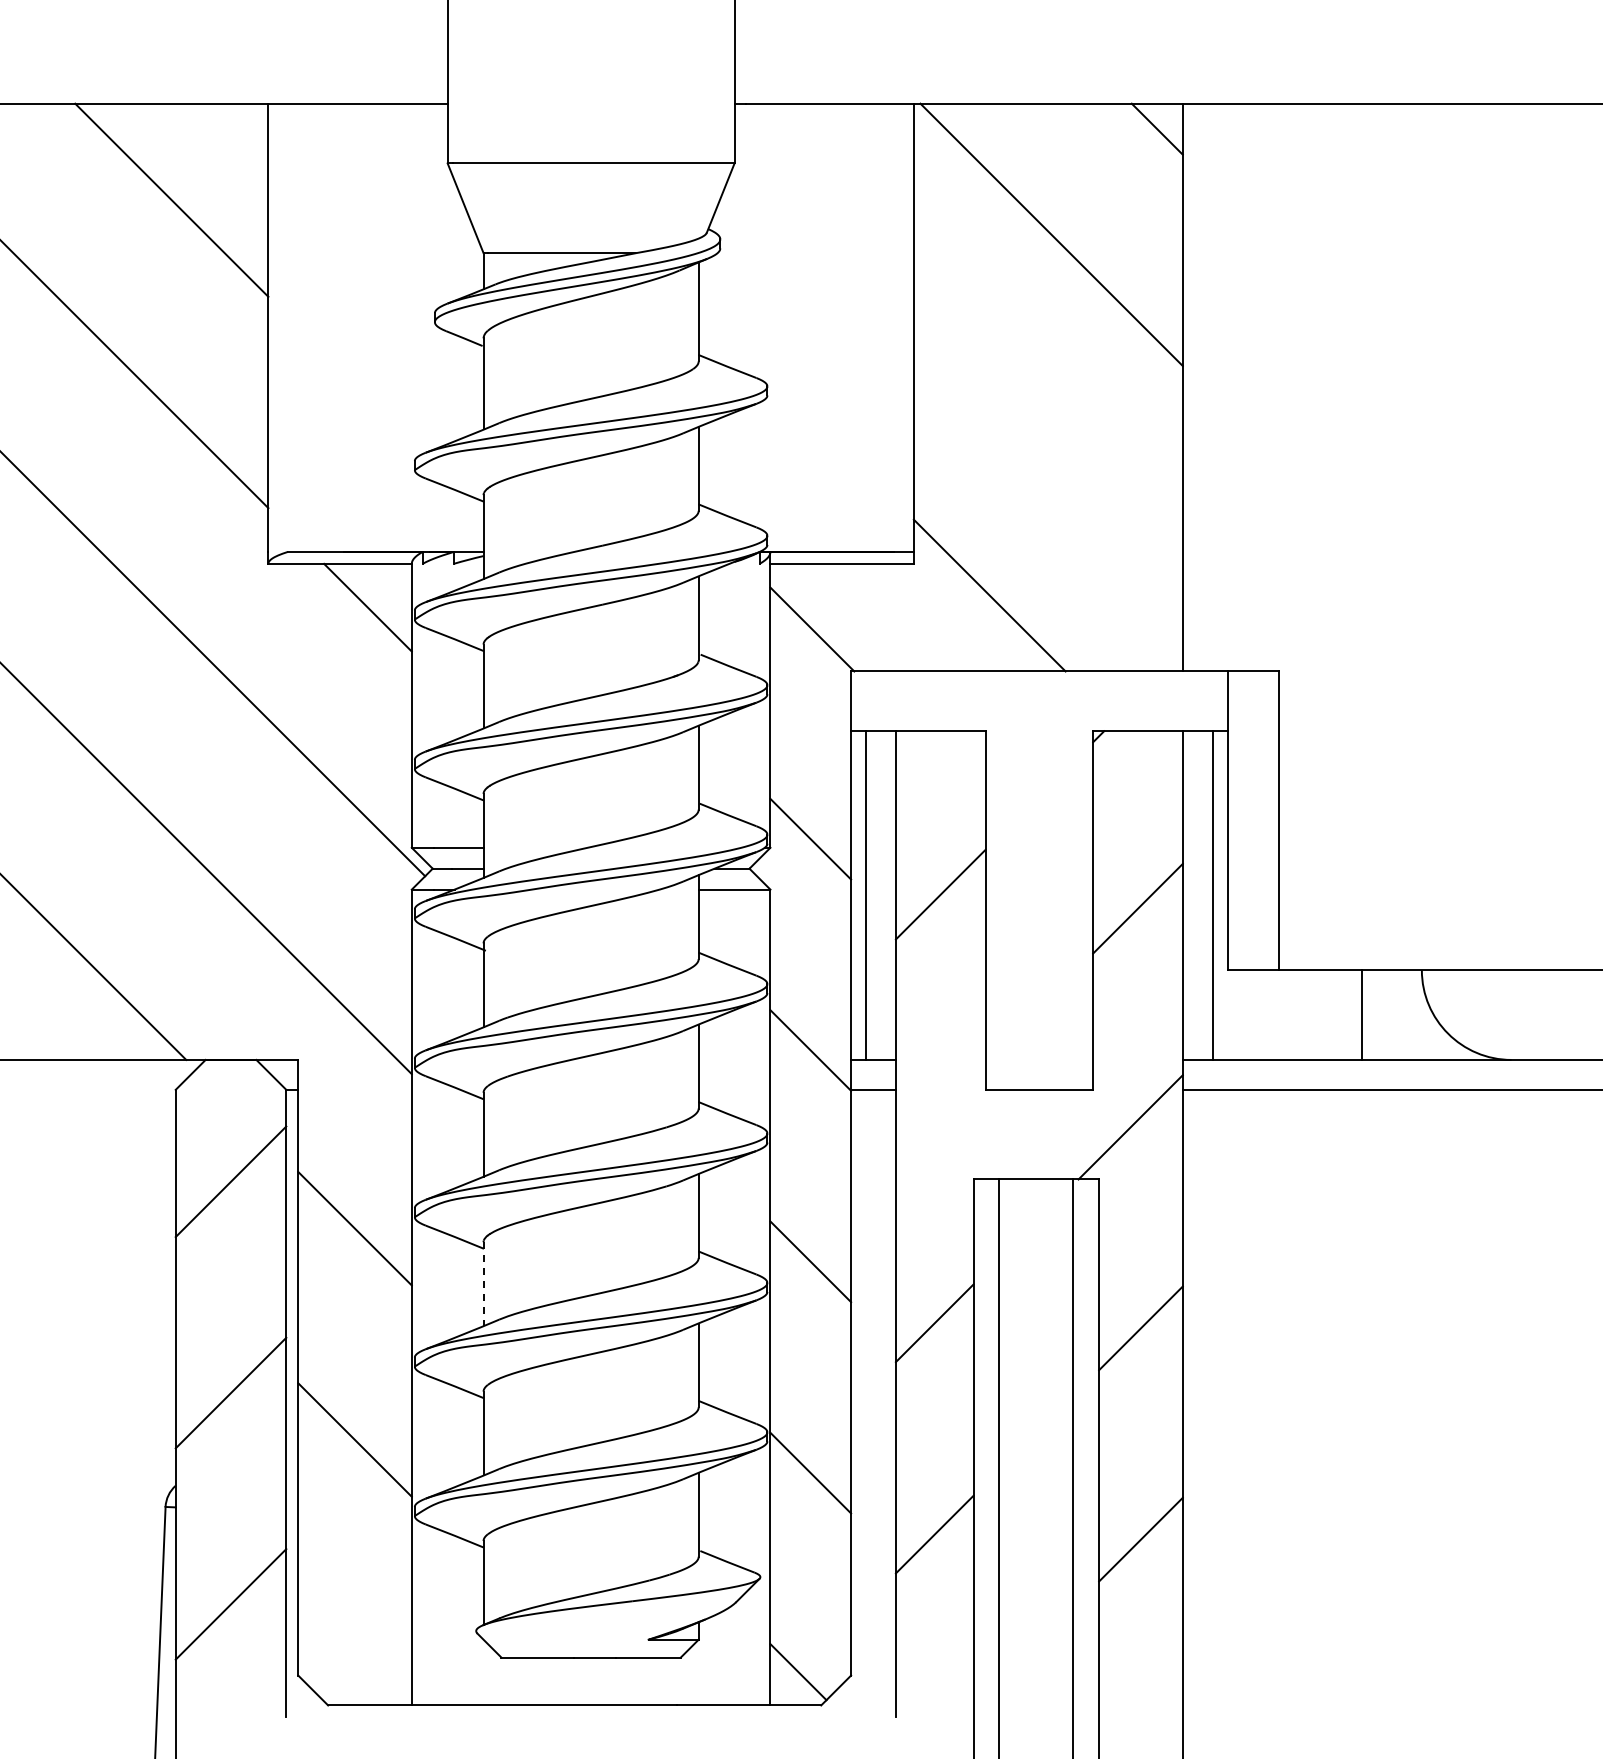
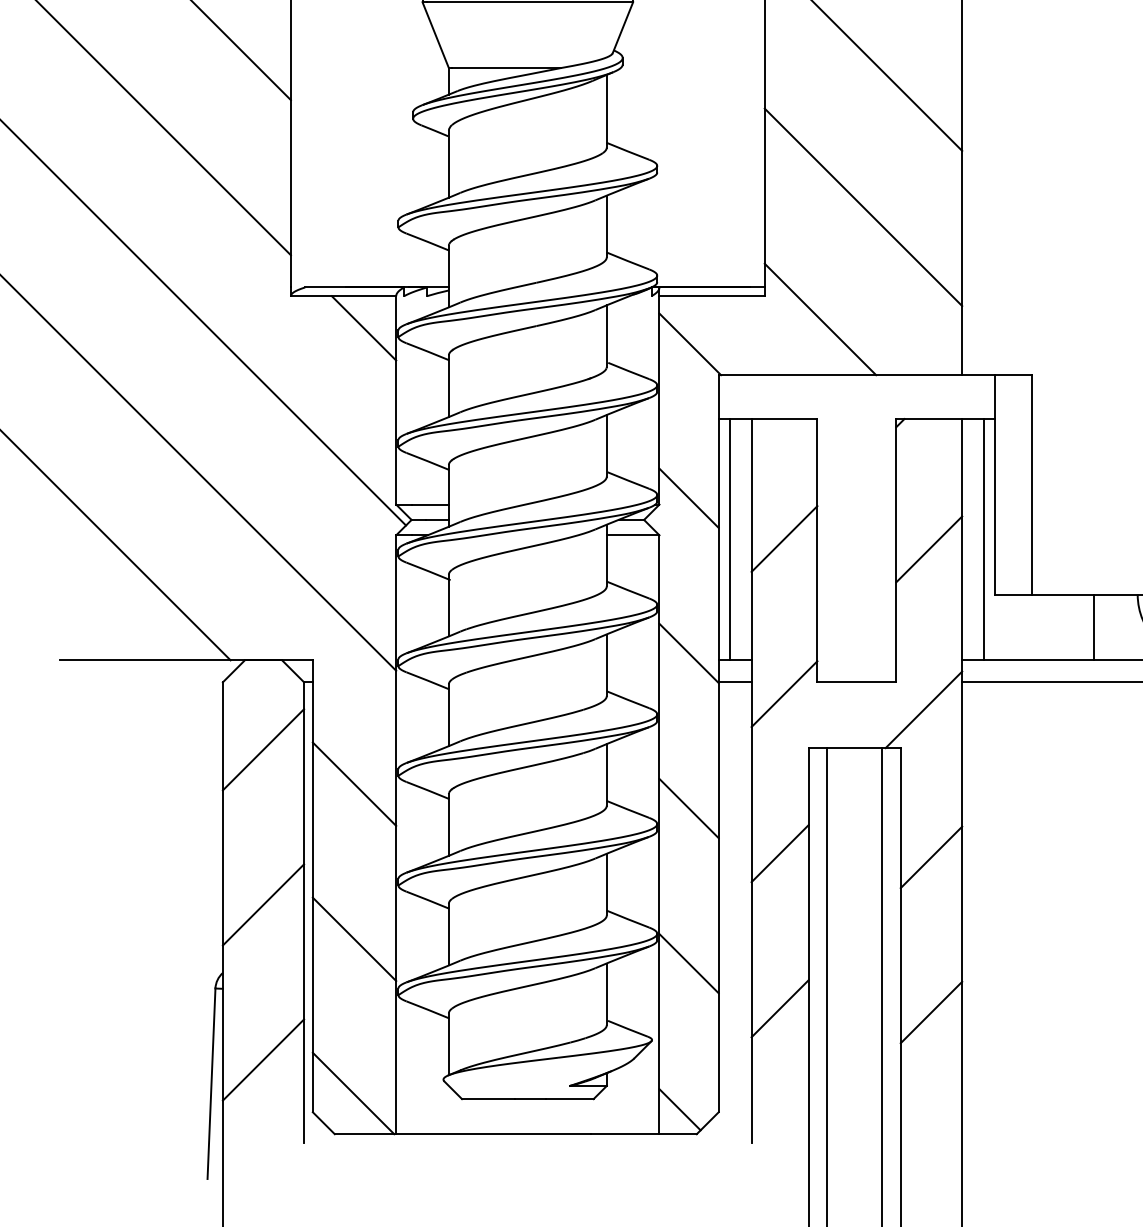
line: (1047, 442) -> (862, 207), added
line: (940, 1105) -> (784, 693), added
line: (483, 1284) -> (448, 825), dashed -> solid
line: (353, 1649) -> (353, 1093), added

